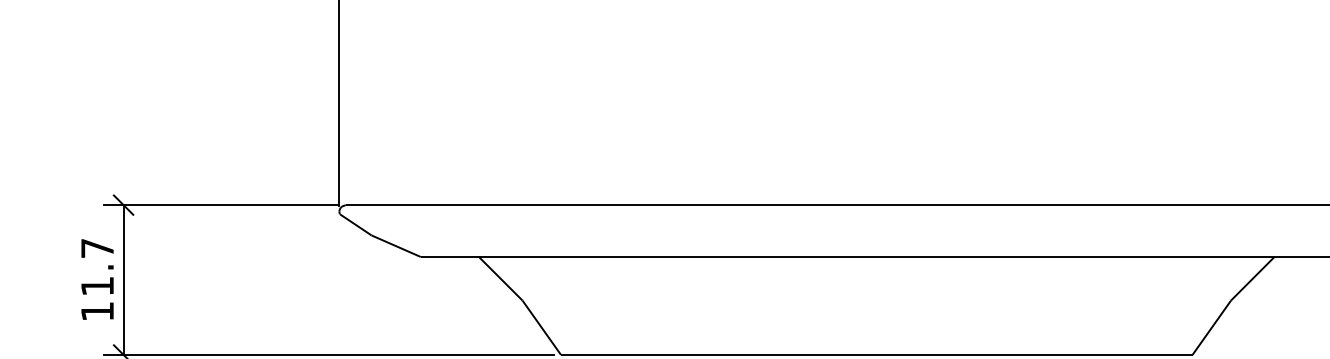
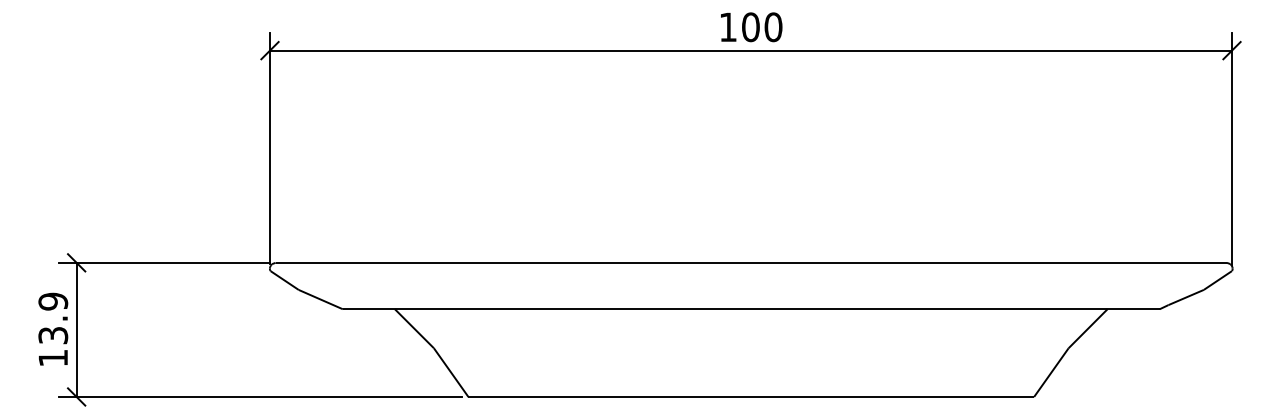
text: (97, 267) -> (53, 318), 11.7 -> 13.9

